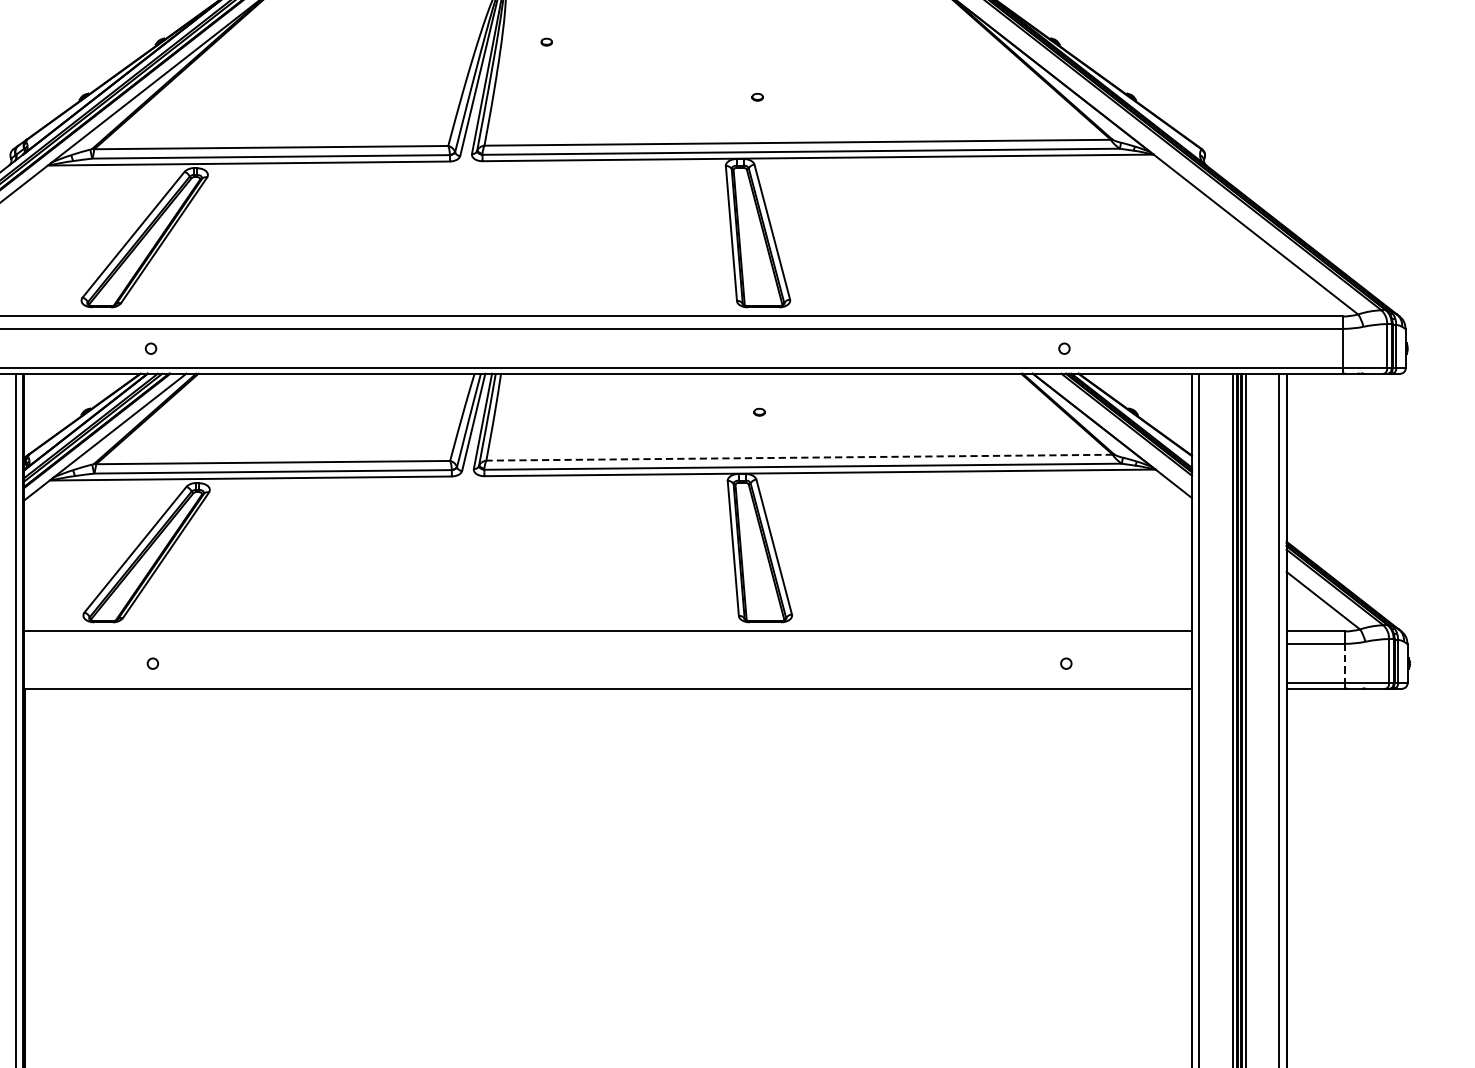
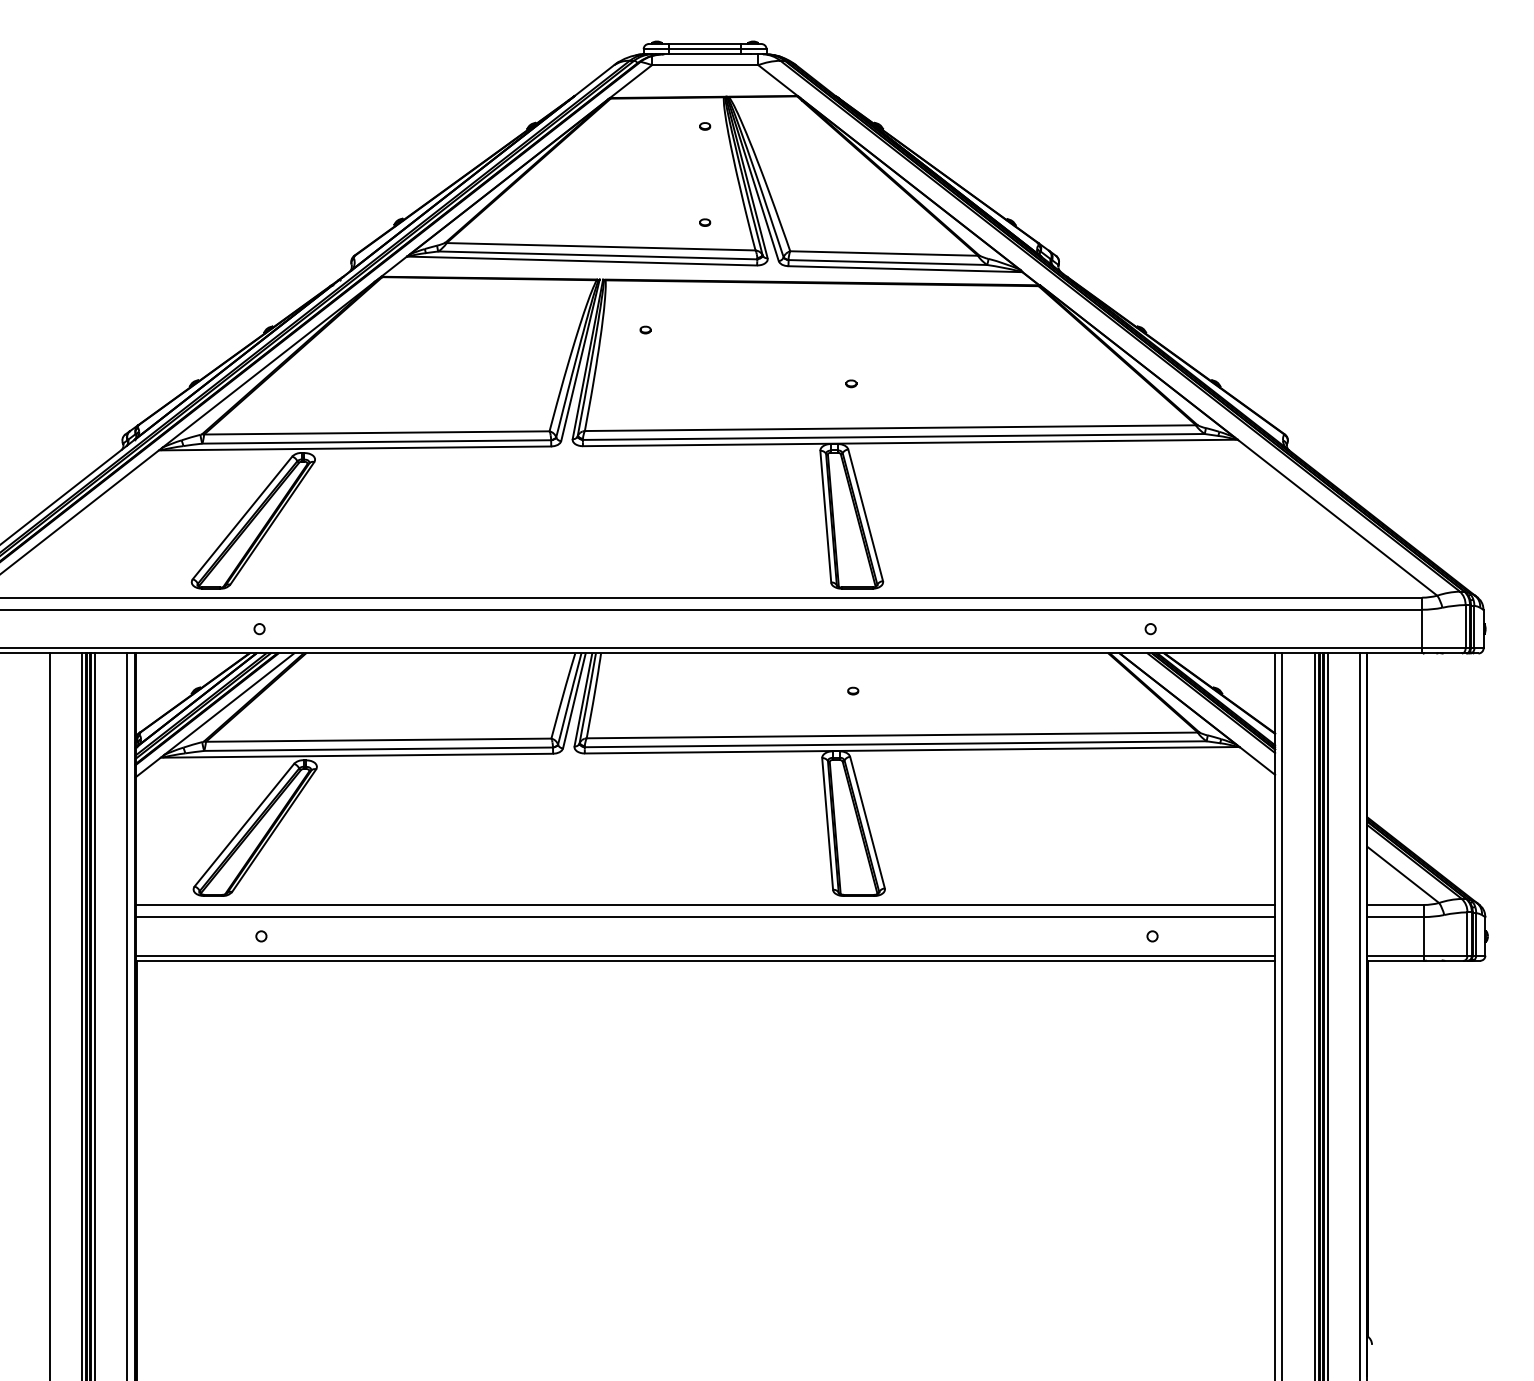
line: (799, 457) -> (892, 735), dashed -> solid
line: (608, 644) -> (705, 917), added
line: (1344, 663) -> (1423, 936), dashed -> solid
line: (608, 683) -> (705, 955), added

